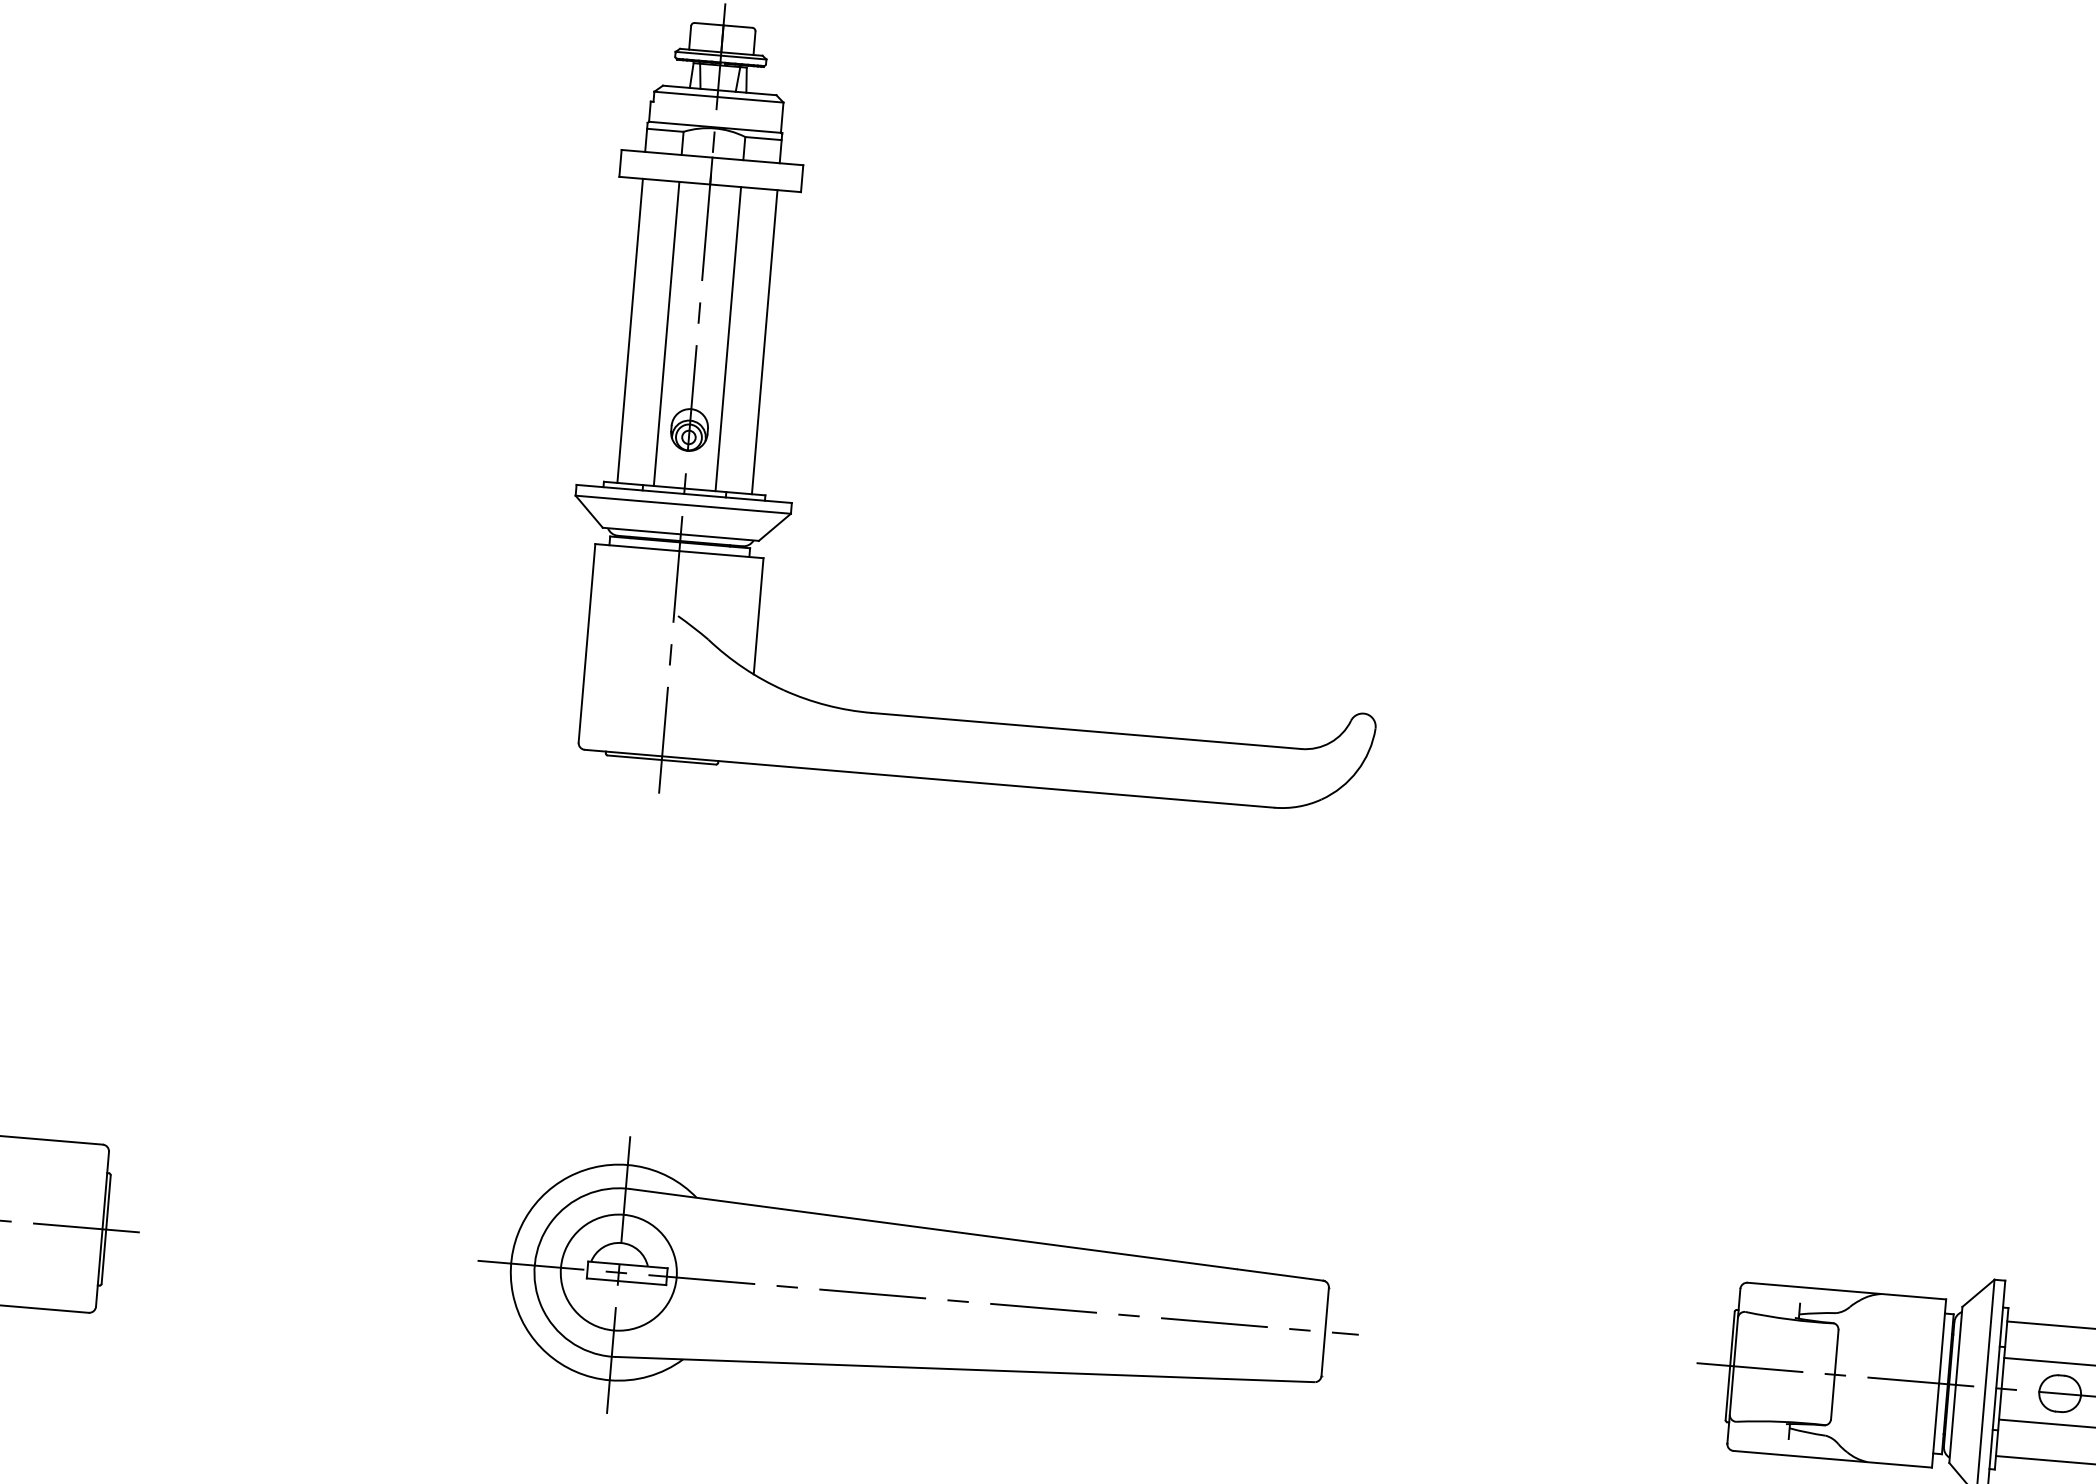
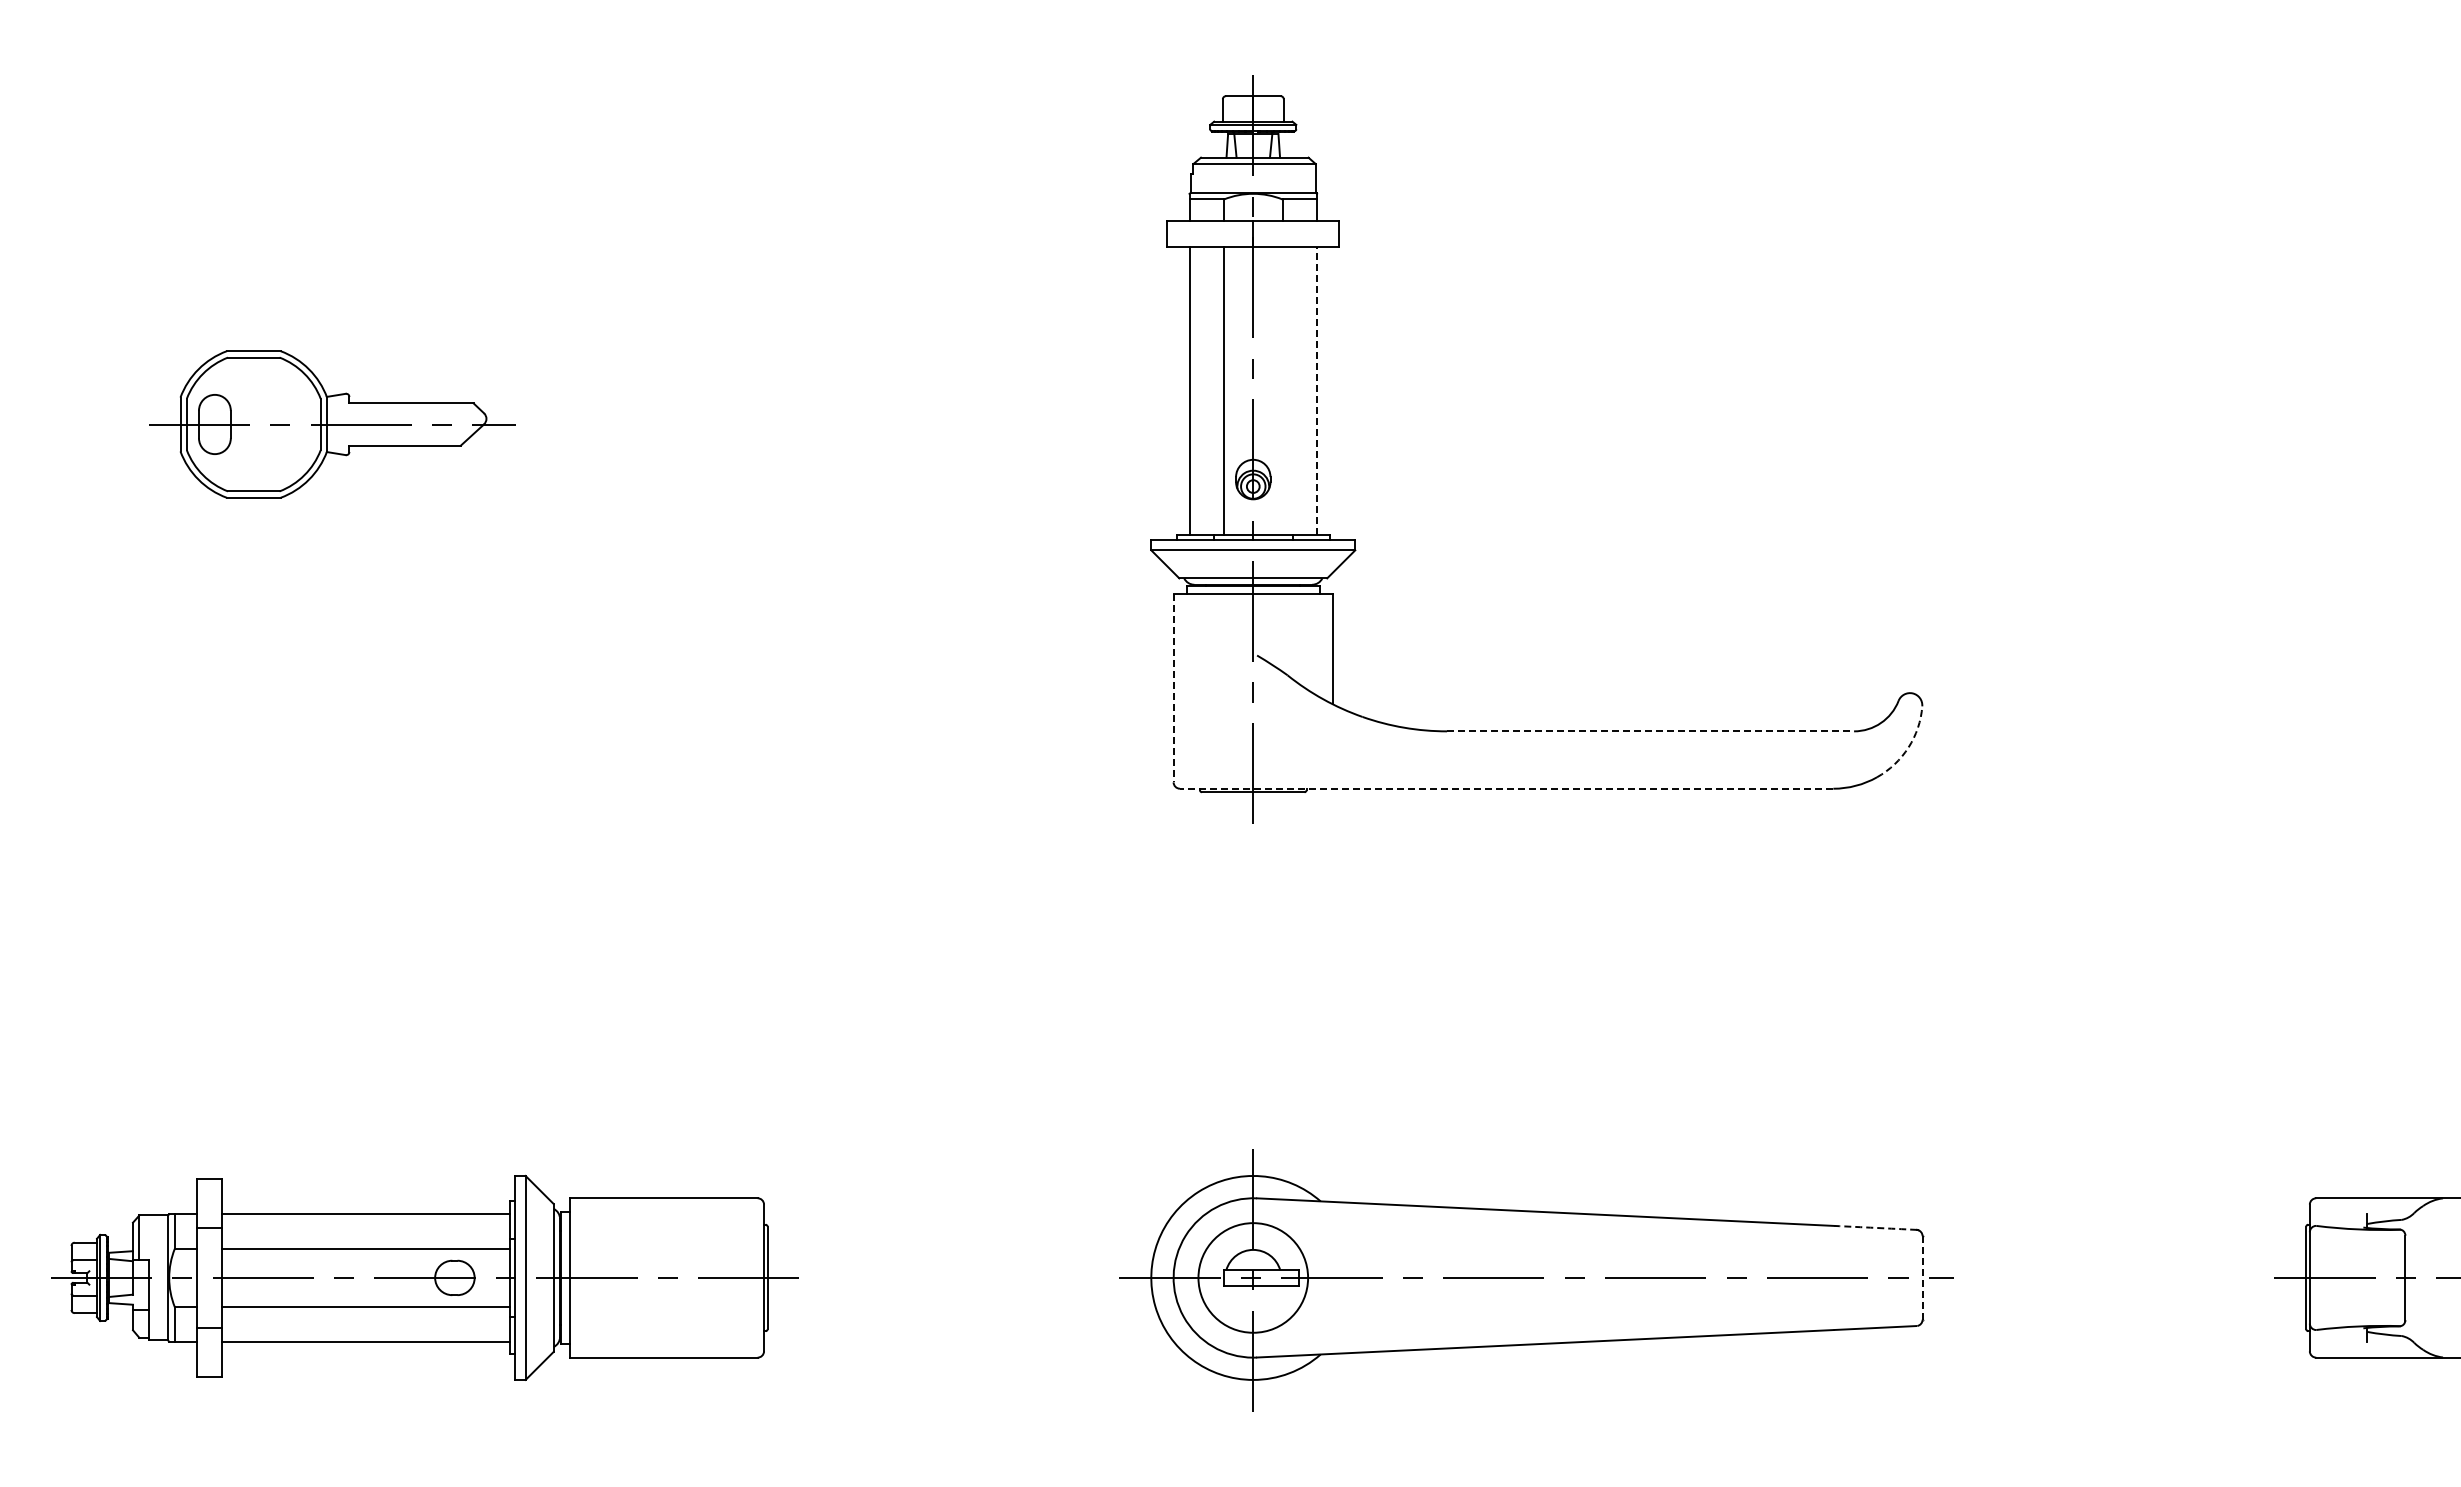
line: (728, 338) -> (1282, 390), removed
line: (765, 341) -> (1317, 390), solid -> dashed
line: (586, 643) -> (1173, 688), solid -> dashed
line: (1087, 731) -> (1651, 731), solid -> dashed
arc: (1357, 770) -> (1908, 747), solid -> dashed
line: (929, 778) -> (1506, 788), solid -> dashed
arc: (1279, 1274) -> (1875, 1227), solid -> dashed
line: (1325, 1331) -> (1922, 1277), solid -> dashed

